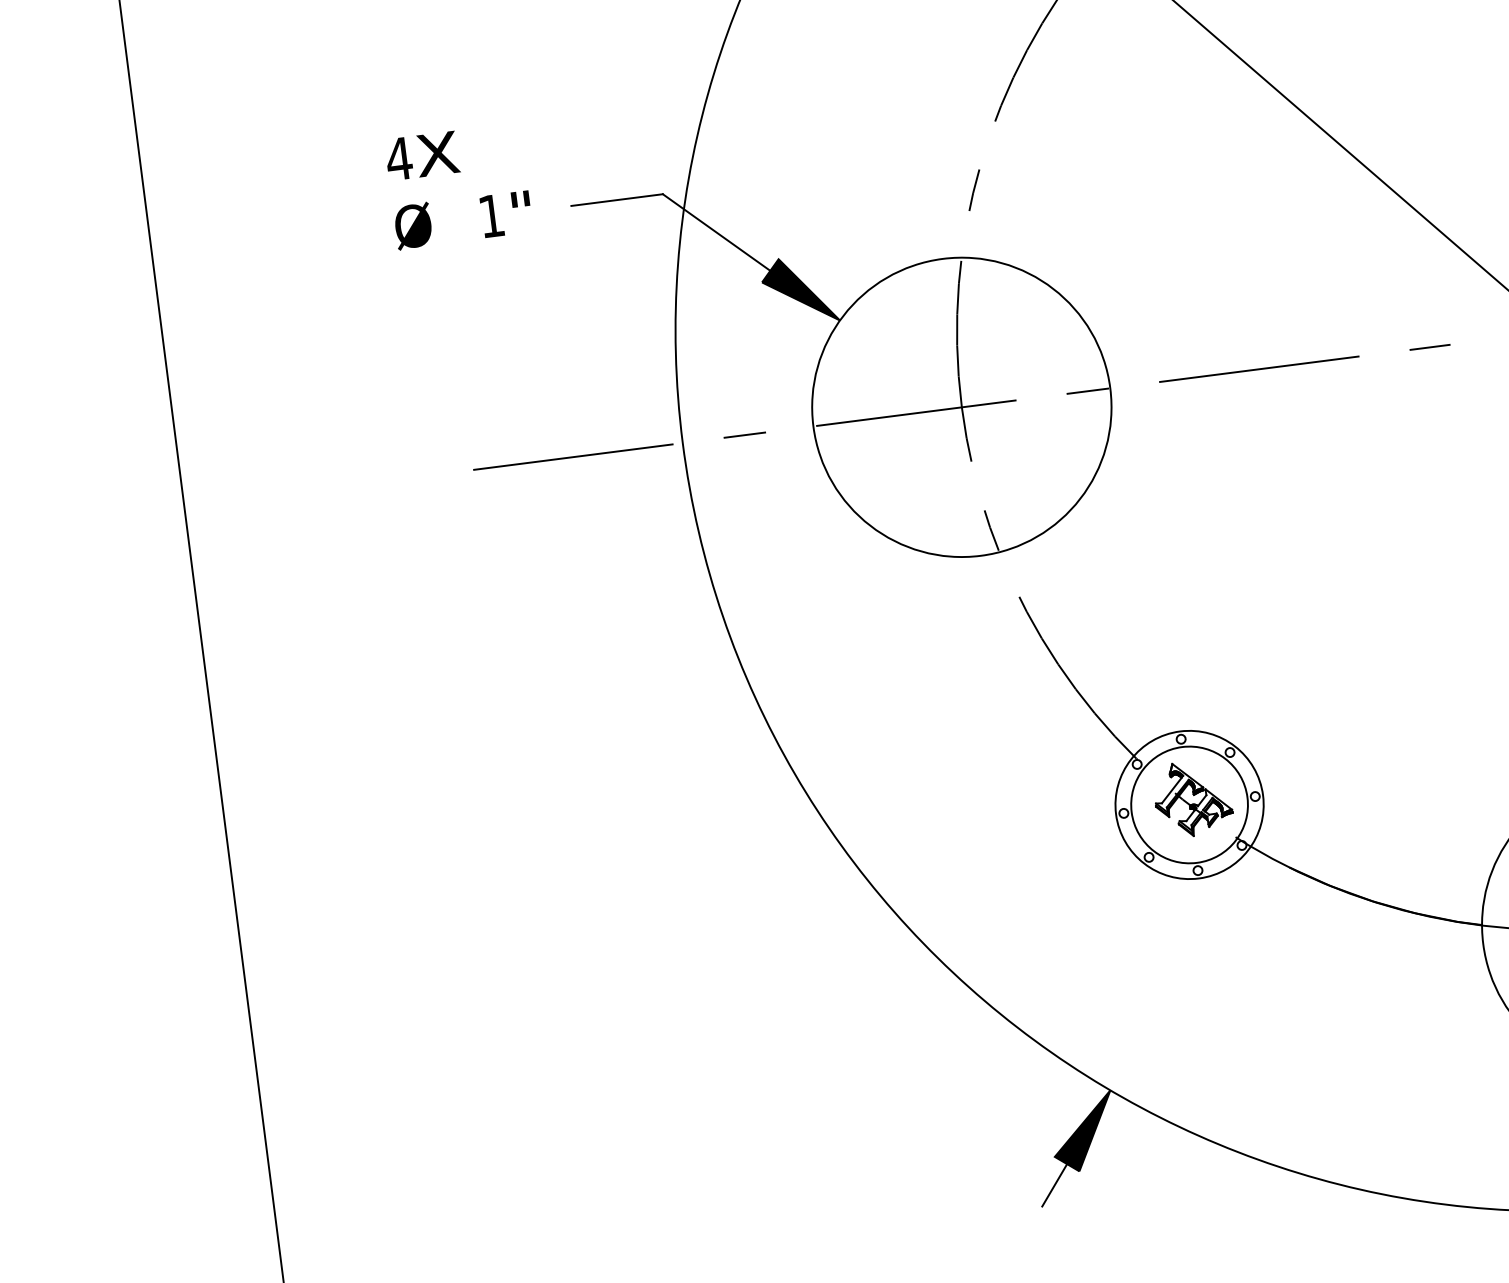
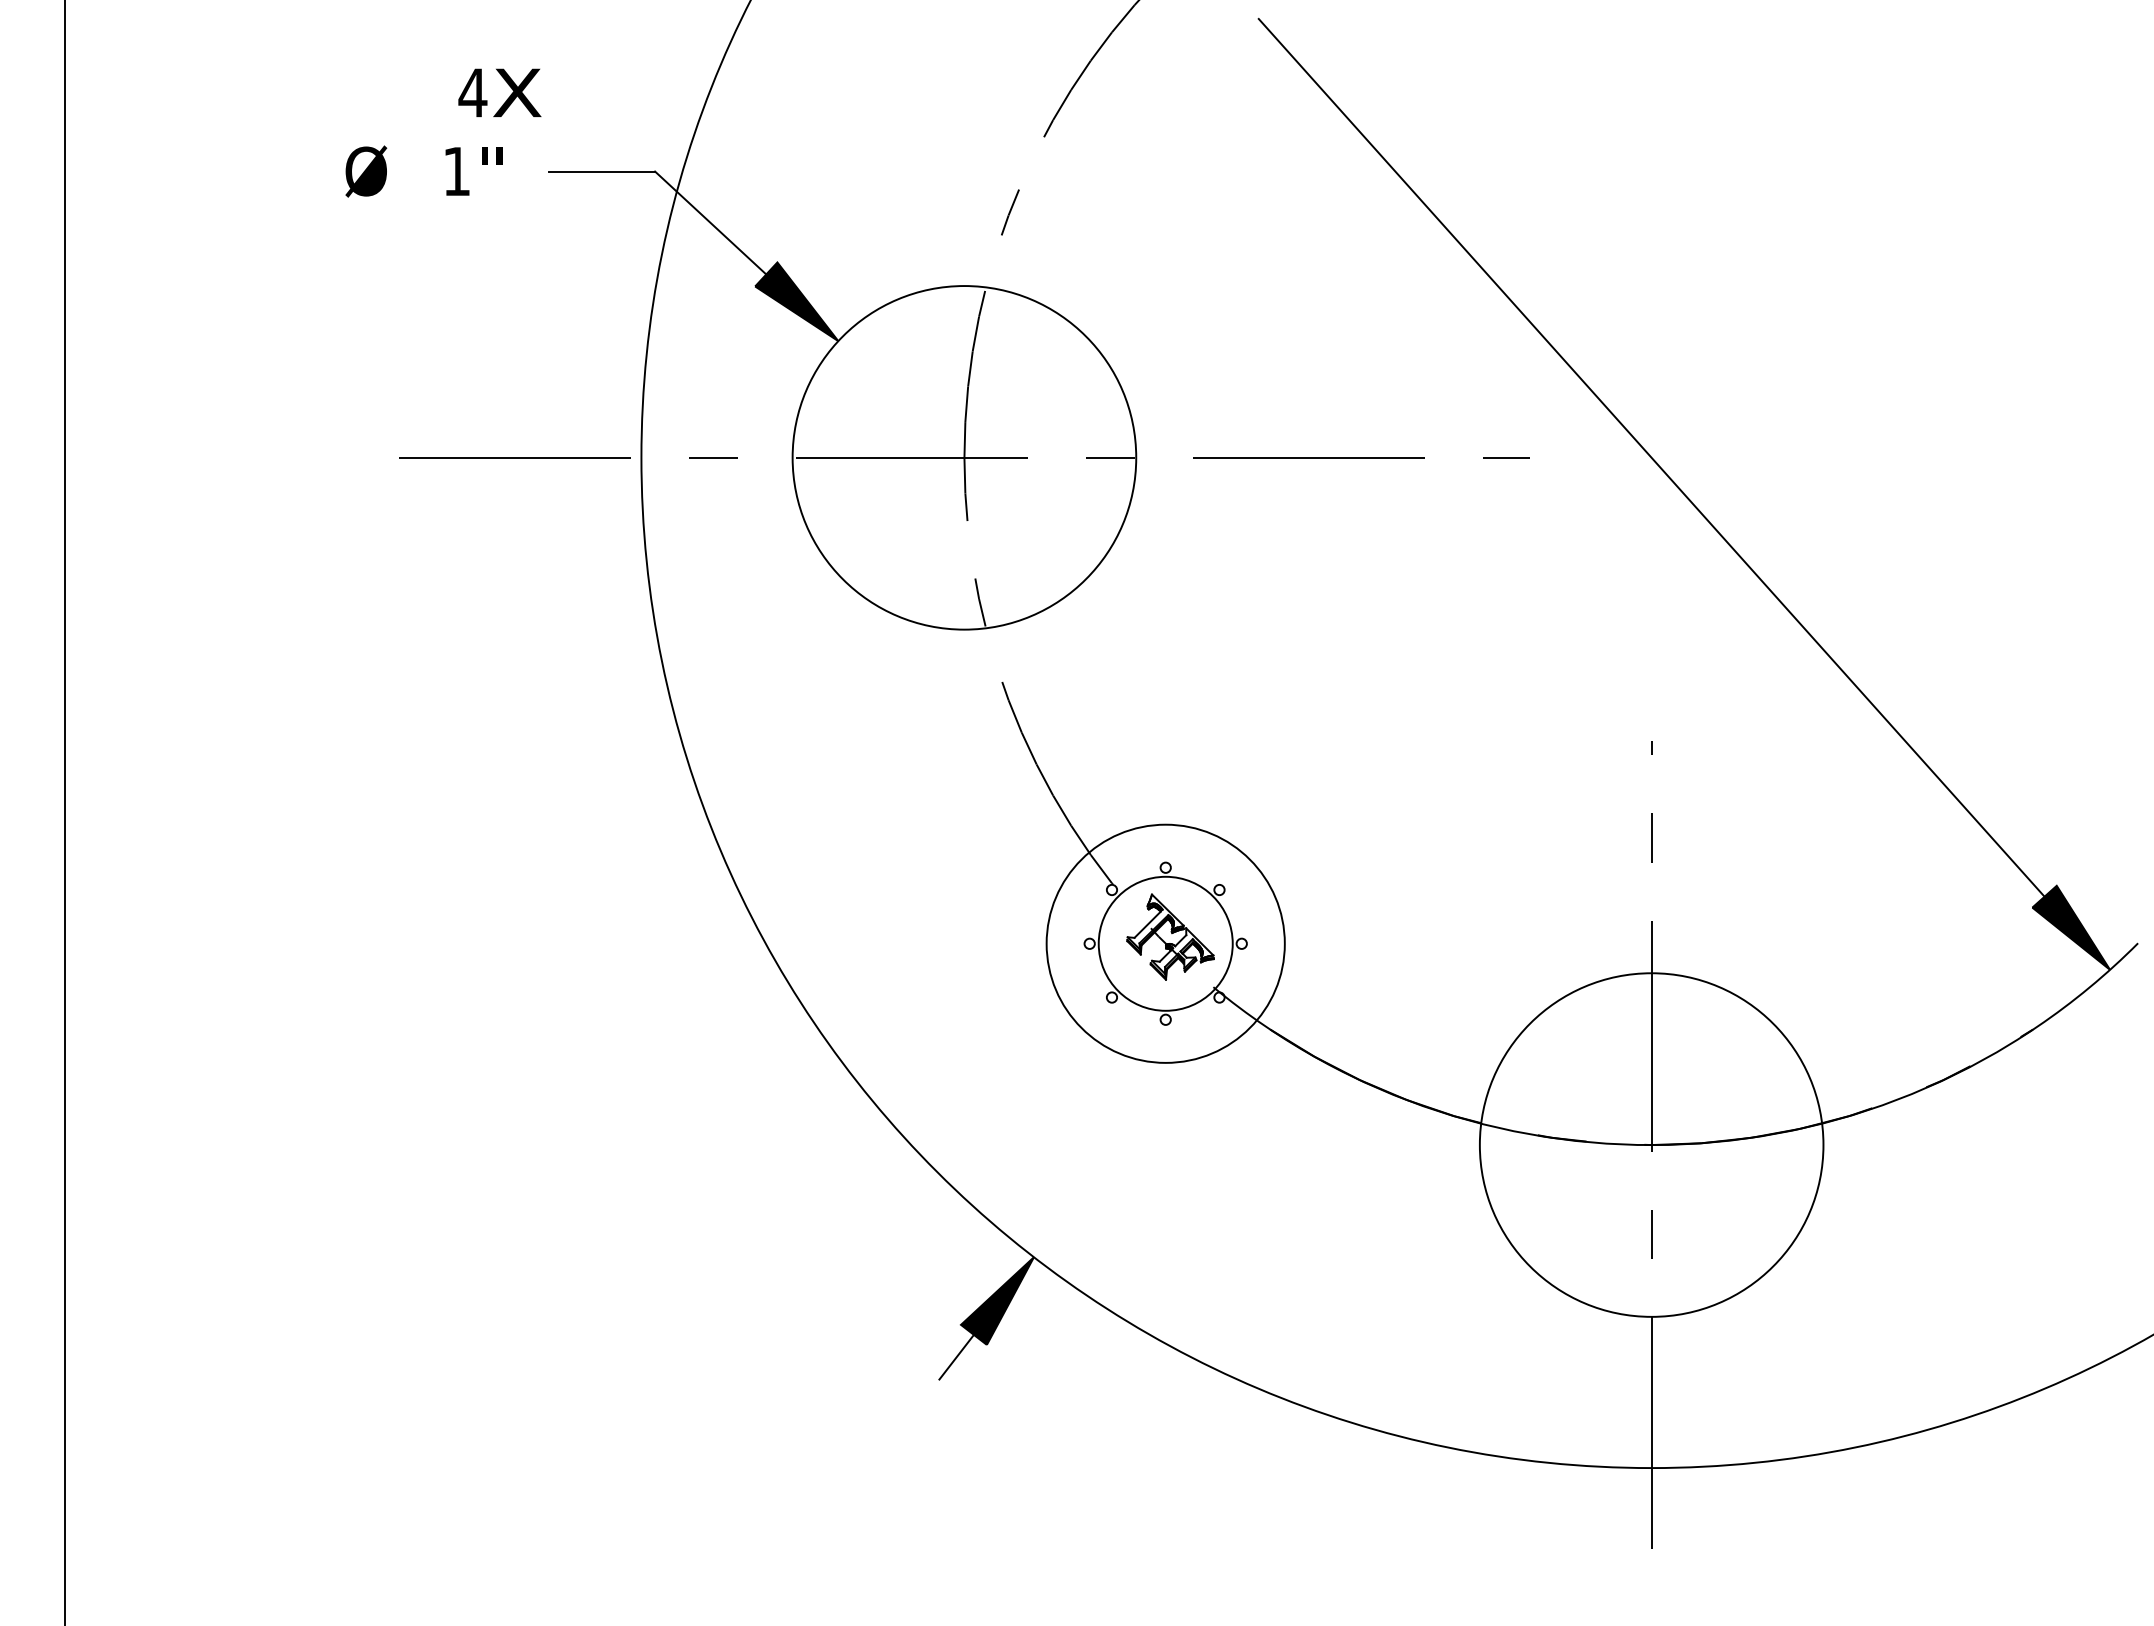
text: (422, 155) -> (499, 92), moved
circle: (1189, 804) -> (1165, 943), size x1.4

